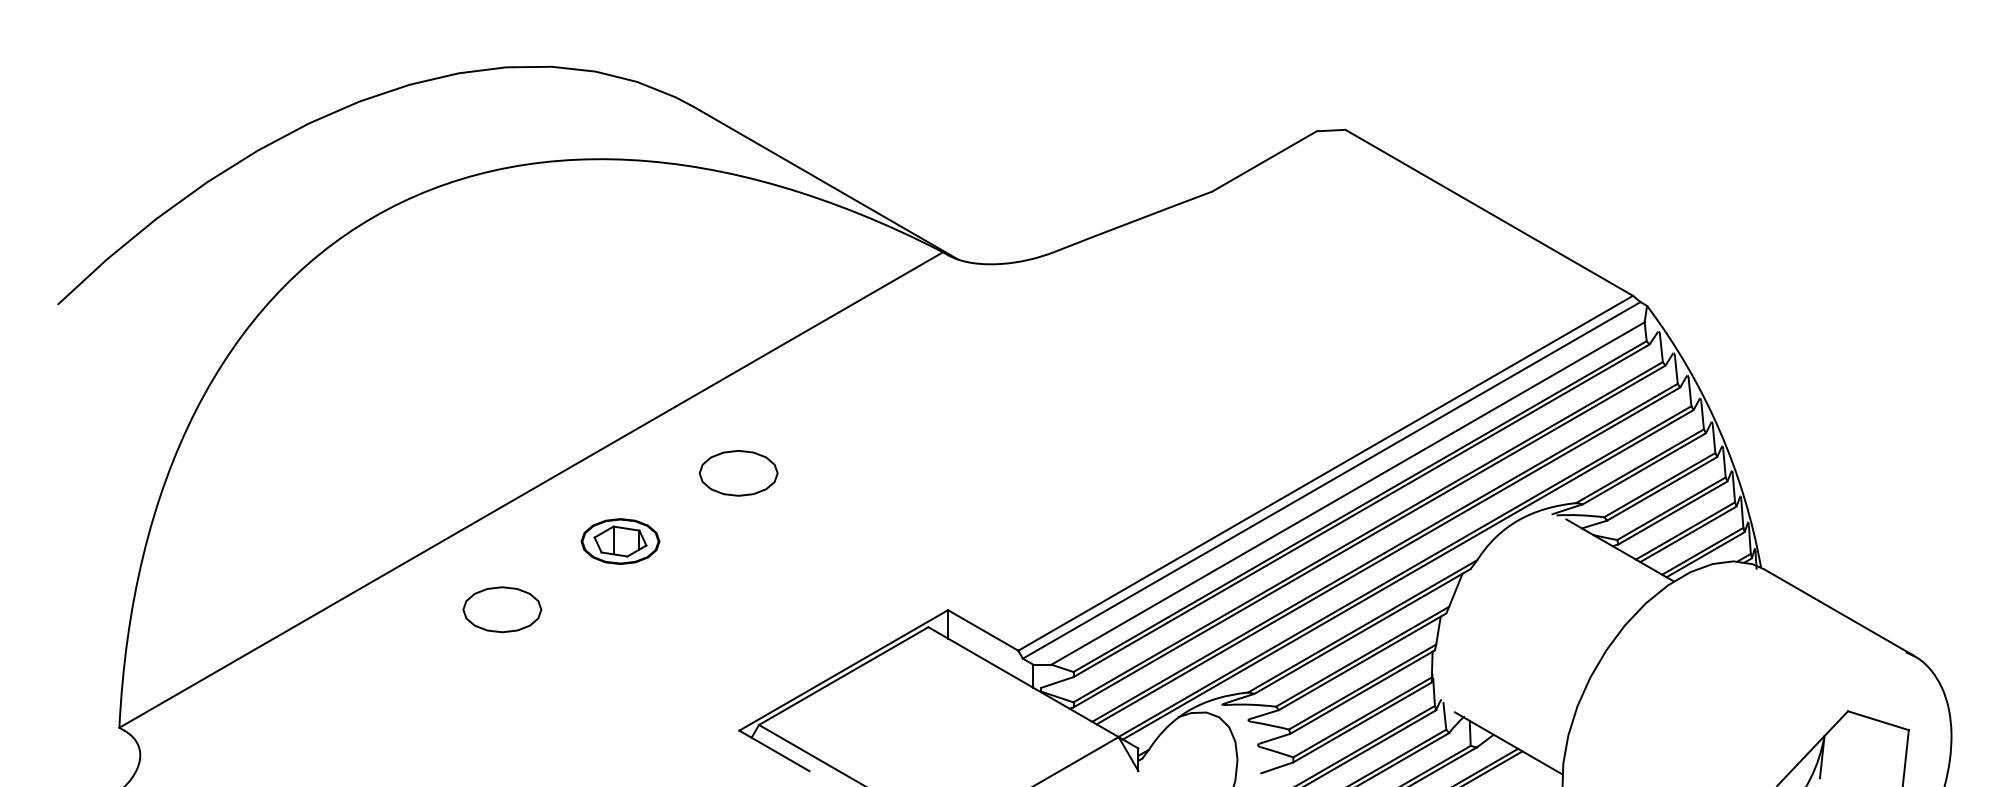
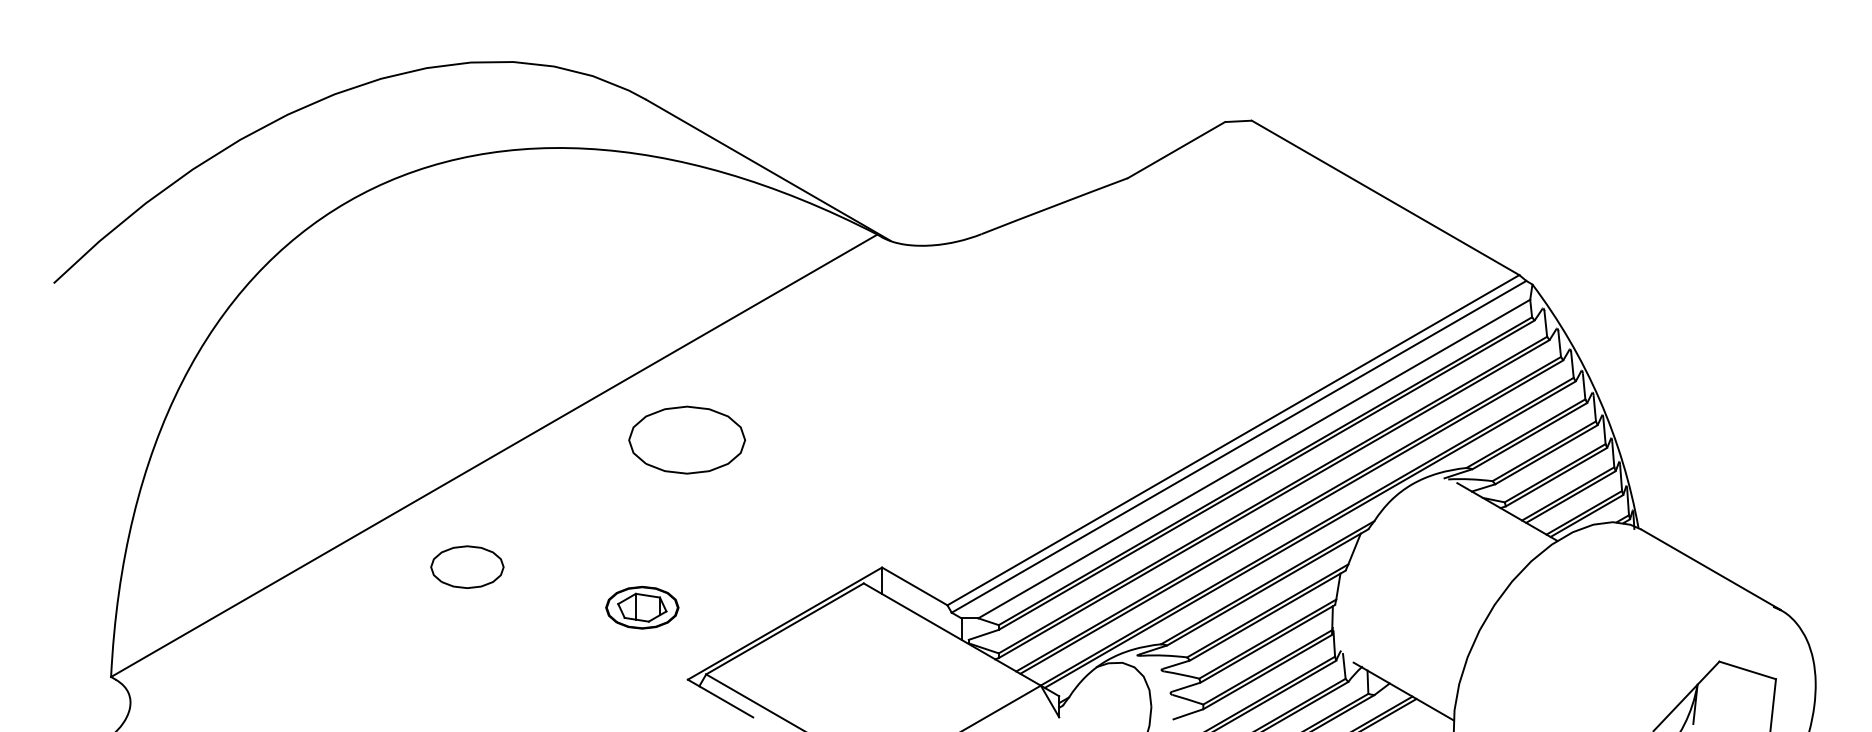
part: (738, 473) -> (687, 440), size x1.6
part: (620, 541) -> (642, 607), moved

